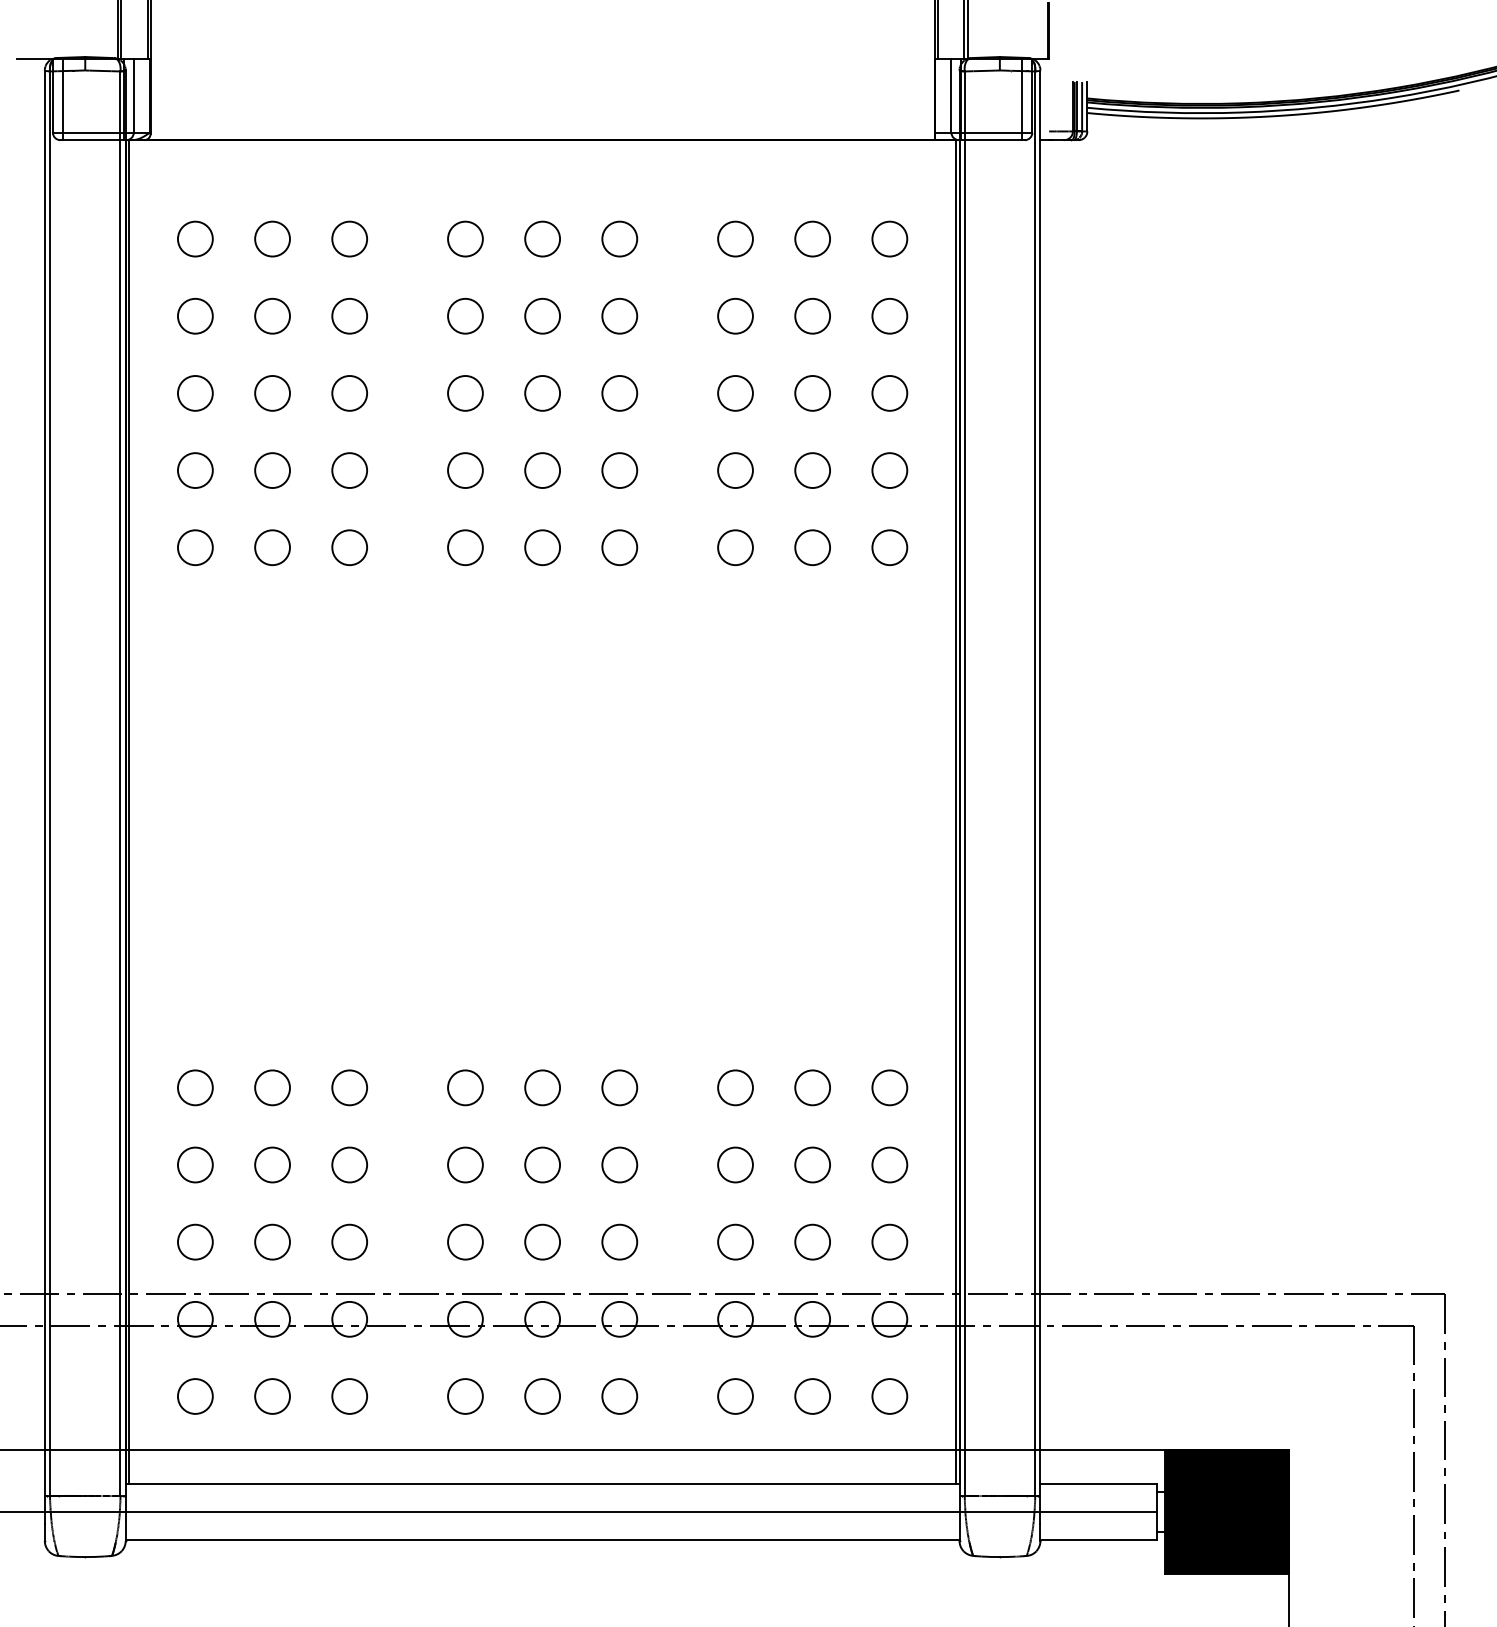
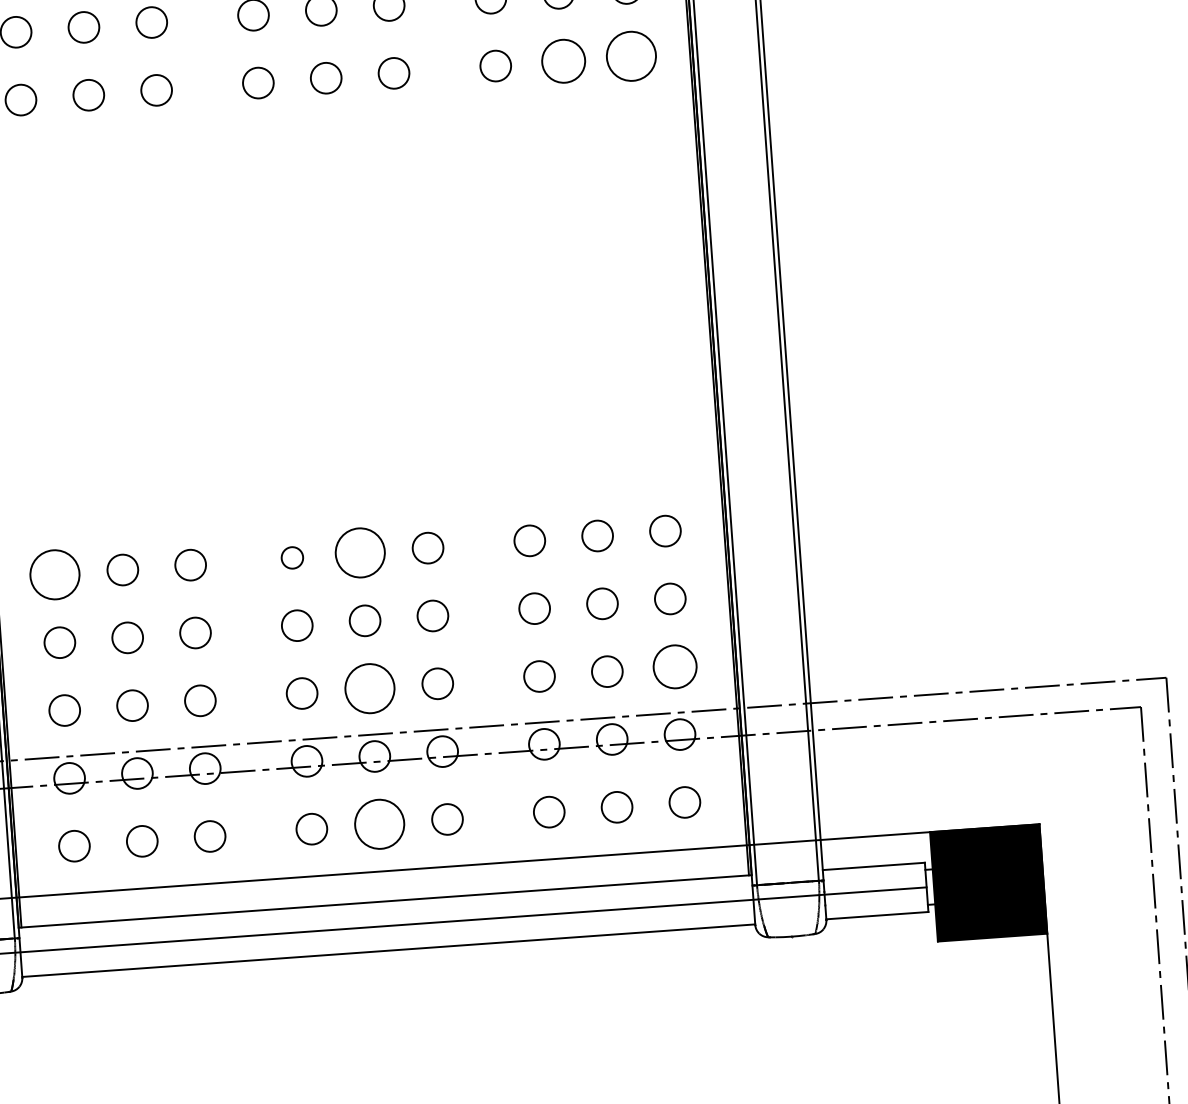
circle: (812, 547) -> (563, 61), size x1.4
circle: (889, 547) -> (631, 56), size x1.6
circle: (195, 1087) -> (55, 574), size x1.6
circle: (465, 1087) -> (292, 557), size x0.7
circle: (542, 1087) -> (360, 552), size x1.6
circle: (542, 1241) -> (369, 688), size x1.6
circle: (889, 1241) -> (674, 666), size x1.4
circle: (542, 1396) -> (379, 824), size x1.6

